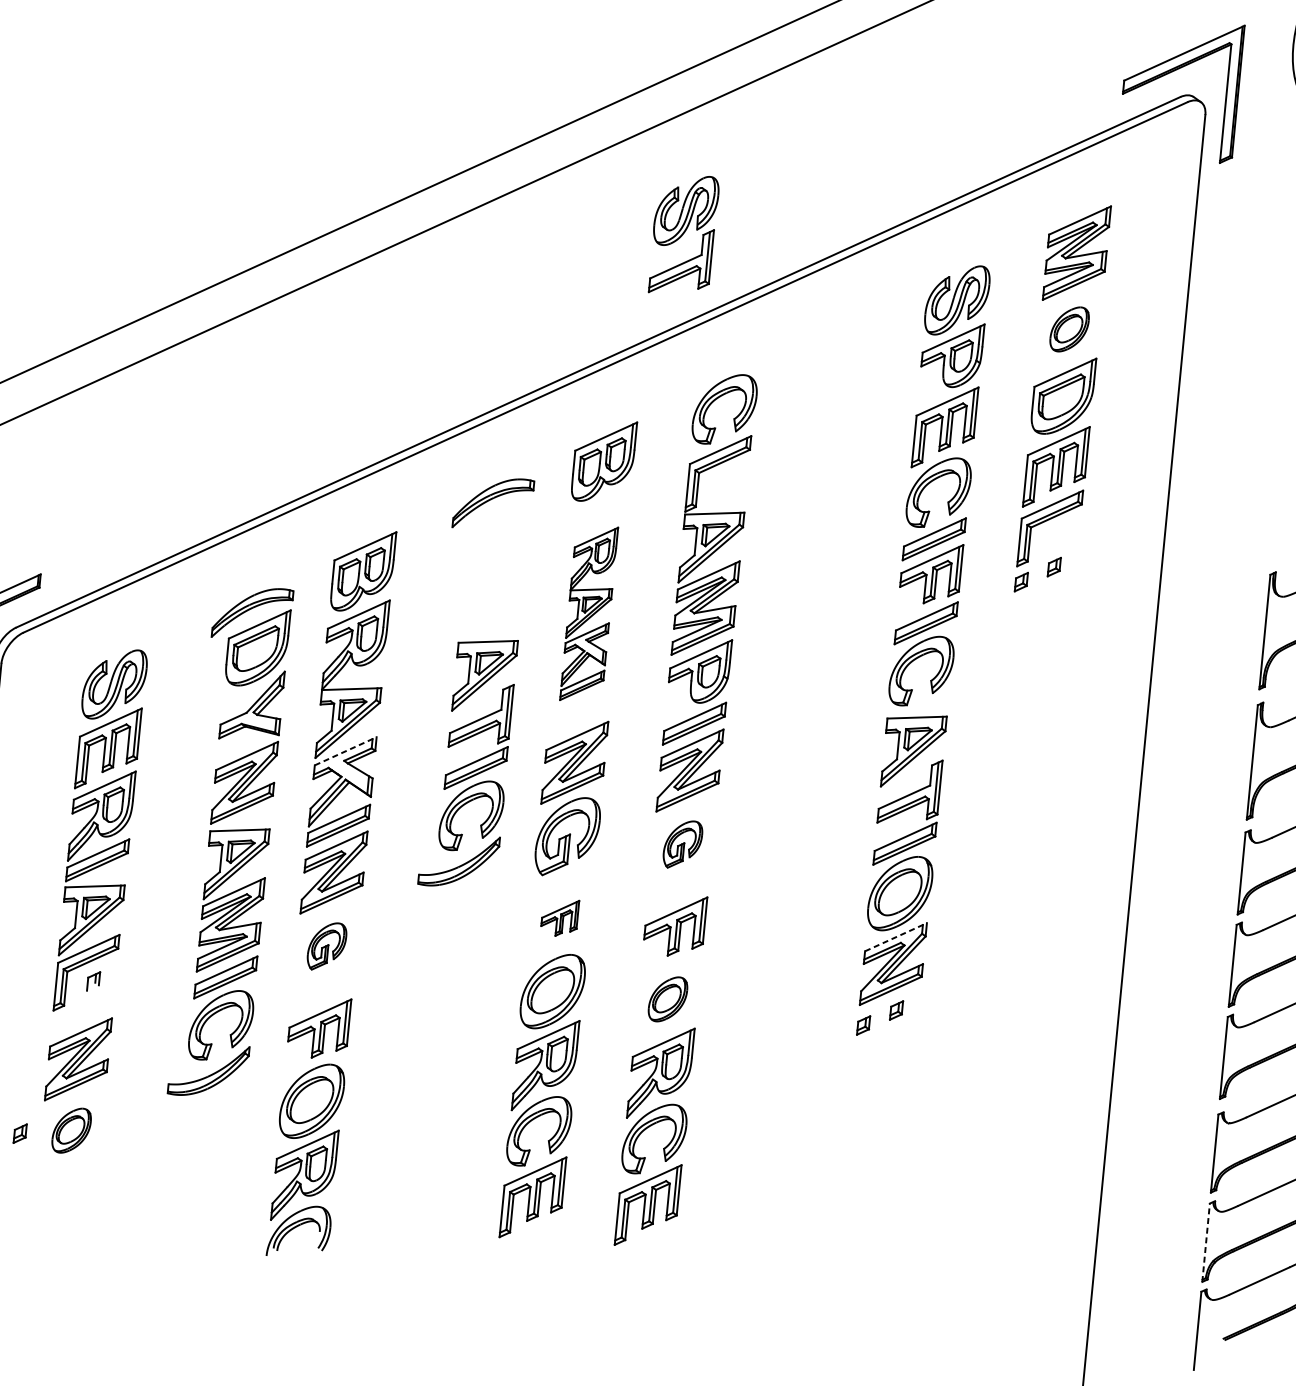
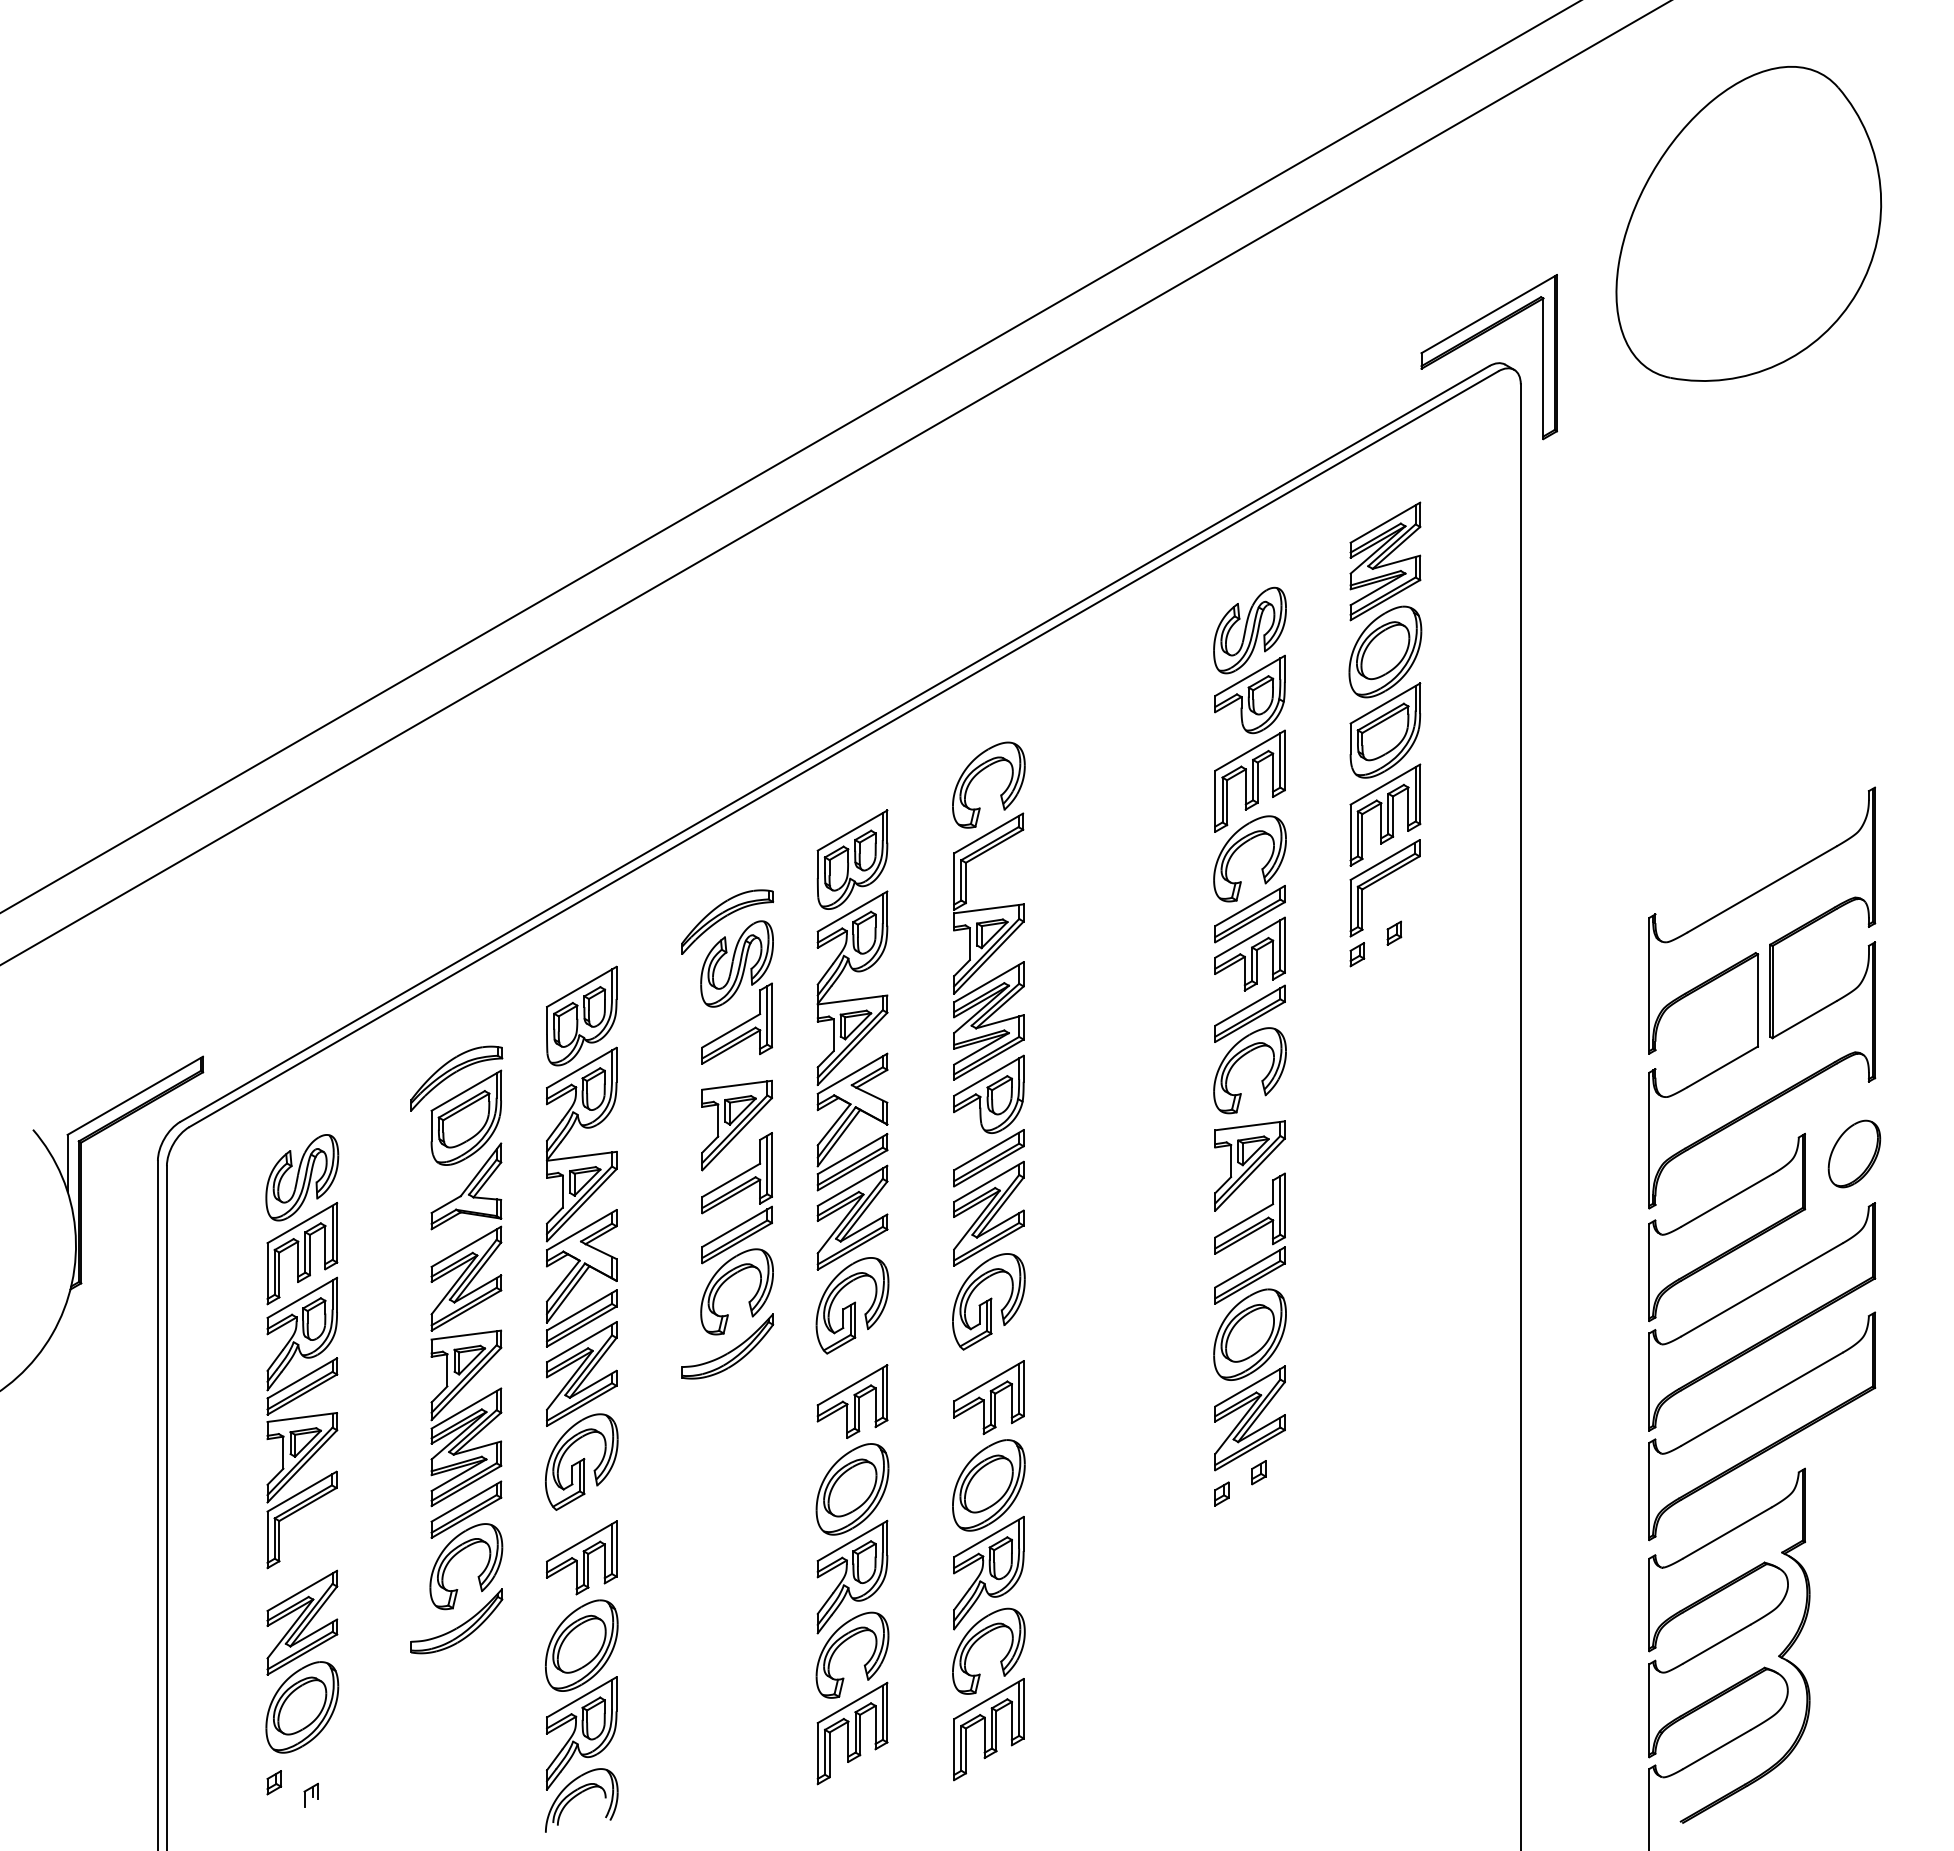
part: (683, 234) -> (736, 992), moved
part: (1069, 329) -> (1385, 651), size x1.67
part: (589, 613) -> (852, 1040), size x1.43
line: (346, 750) -> (582, 1229), dashed -> solid
part: (682, 844) -> (988, 1301), size x1.67
part: (559, 917) -> (852, 1401), size x1.67
line: (896, 937) -> (1250, 1386), dashed -> solid
part: (326, 946) -> (581, 1461), size x1.67
part: (93, 980) -> (310, 1794), moved
part: (667, 999) -> (988, 1485), size x1.67
part: (71, 1130) -> (302, 1707), size x1.67
part: (20, 1133) -> (274, 1782), moved
line: (1206, 1242) -> (1649, 1710), dashed -> solid

